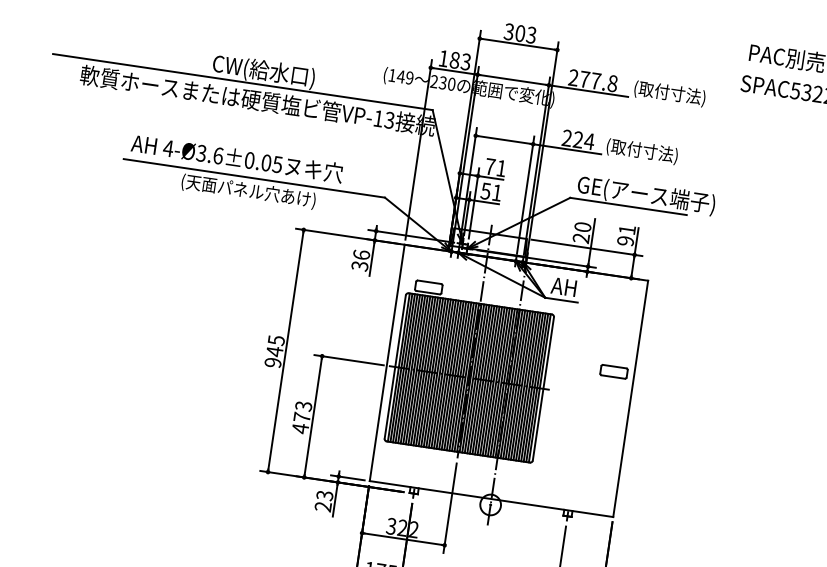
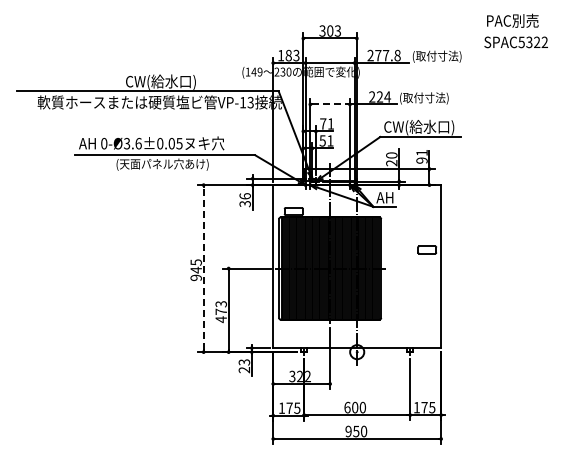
line: (504, 140) -> (330, 104), solid -> dashed
text: (167, 148) -> (103, 143), 4-Ø3.6±0.05 -> 0-Ø3.6±0.05
text: (649, 195) -> (433, 127), GE(アース端子) -> CW(給水口)
line: (285, 350) -> (203, 268), solid -> dashed

